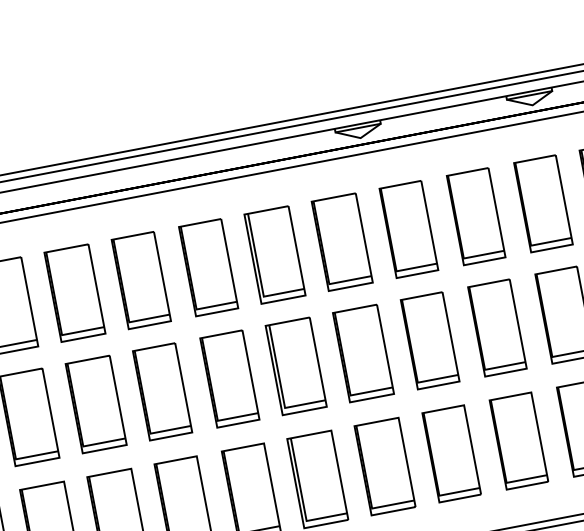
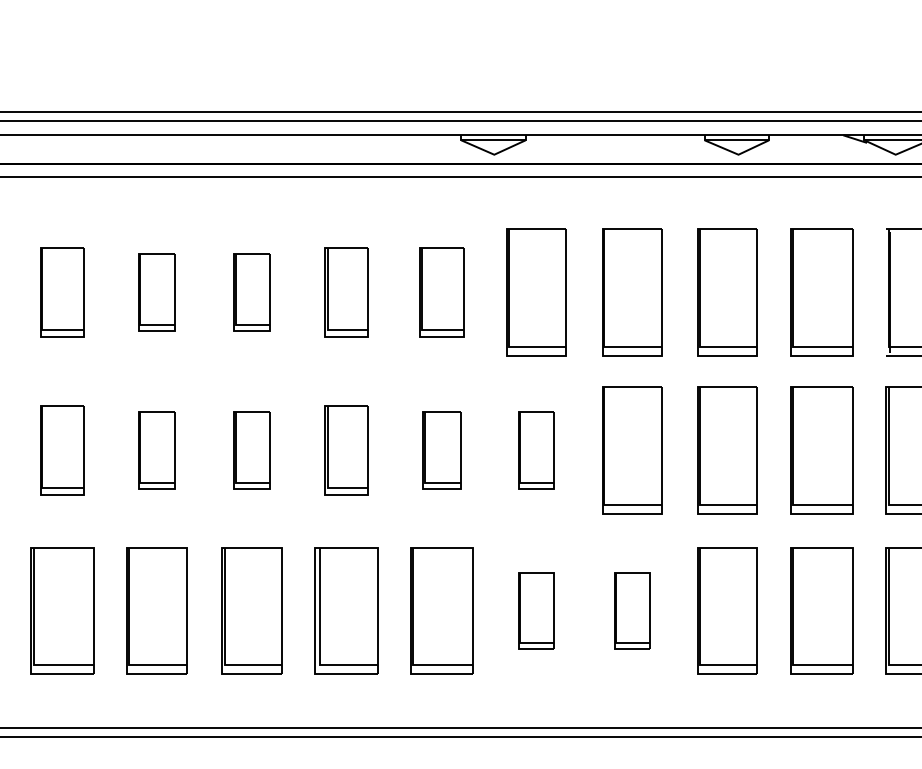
part: (341, 242) -> (441, 292), size x0.7
part: (275, 255) -> (346, 292), size x0.7
part: (208, 267) -> (251, 292), size x0.6
part: (141, 280) -> (156, 292), size x0.6
part: (75, 293) -> (62, 292), size x0.7
part: (430, 340) -> (536, 450), size x0.6
part: (363, 353) -> (441, 450), size x0.6
part: (296, 366) -> (346, 450), size x0.7
part: (229, 379) -> (251, 450), size x0.6
part: (162, 391) -> (156, 450), size x0.6
part: (96, 404) -> (62, 450), size x0.7
part: (519, 440) -> (632, 610), size x0.6
part: (451, 453) -> (536, 610), size x0.6

